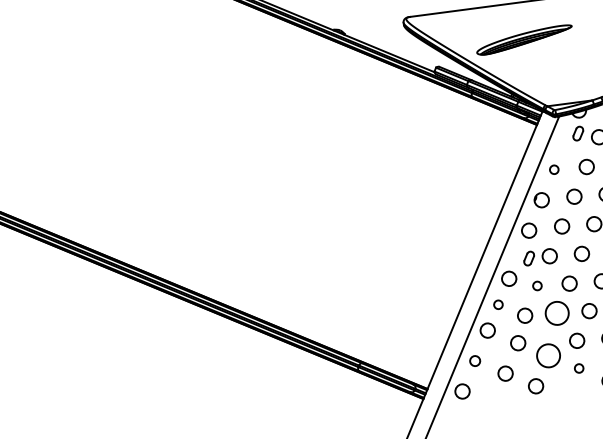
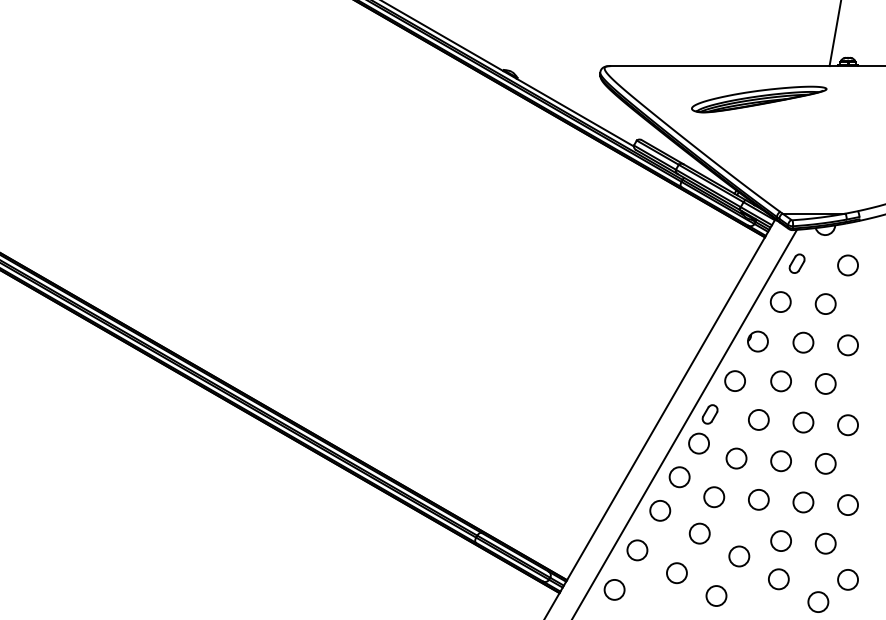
part: (524, 39) -> (759, 99), moved
part: (577, 133) -> (796, 263), moved
circle: (554, 169) -> (780, 301), size x1.67
part: (528, 258) -> (709, 414), moved
circle: (537, 285) -> (736, 458), size x1.67
circle: (498, 304) -> (679, 477), size x1.67
circle: (557, 313) -> (758, 499), size x0.62
circle: (548, 355) -> (739, 556), size x0.62
circle: (475, 361) -> (637, 550), size x1.43
circle: (578, 368) -> (778, 579), size x1.67

